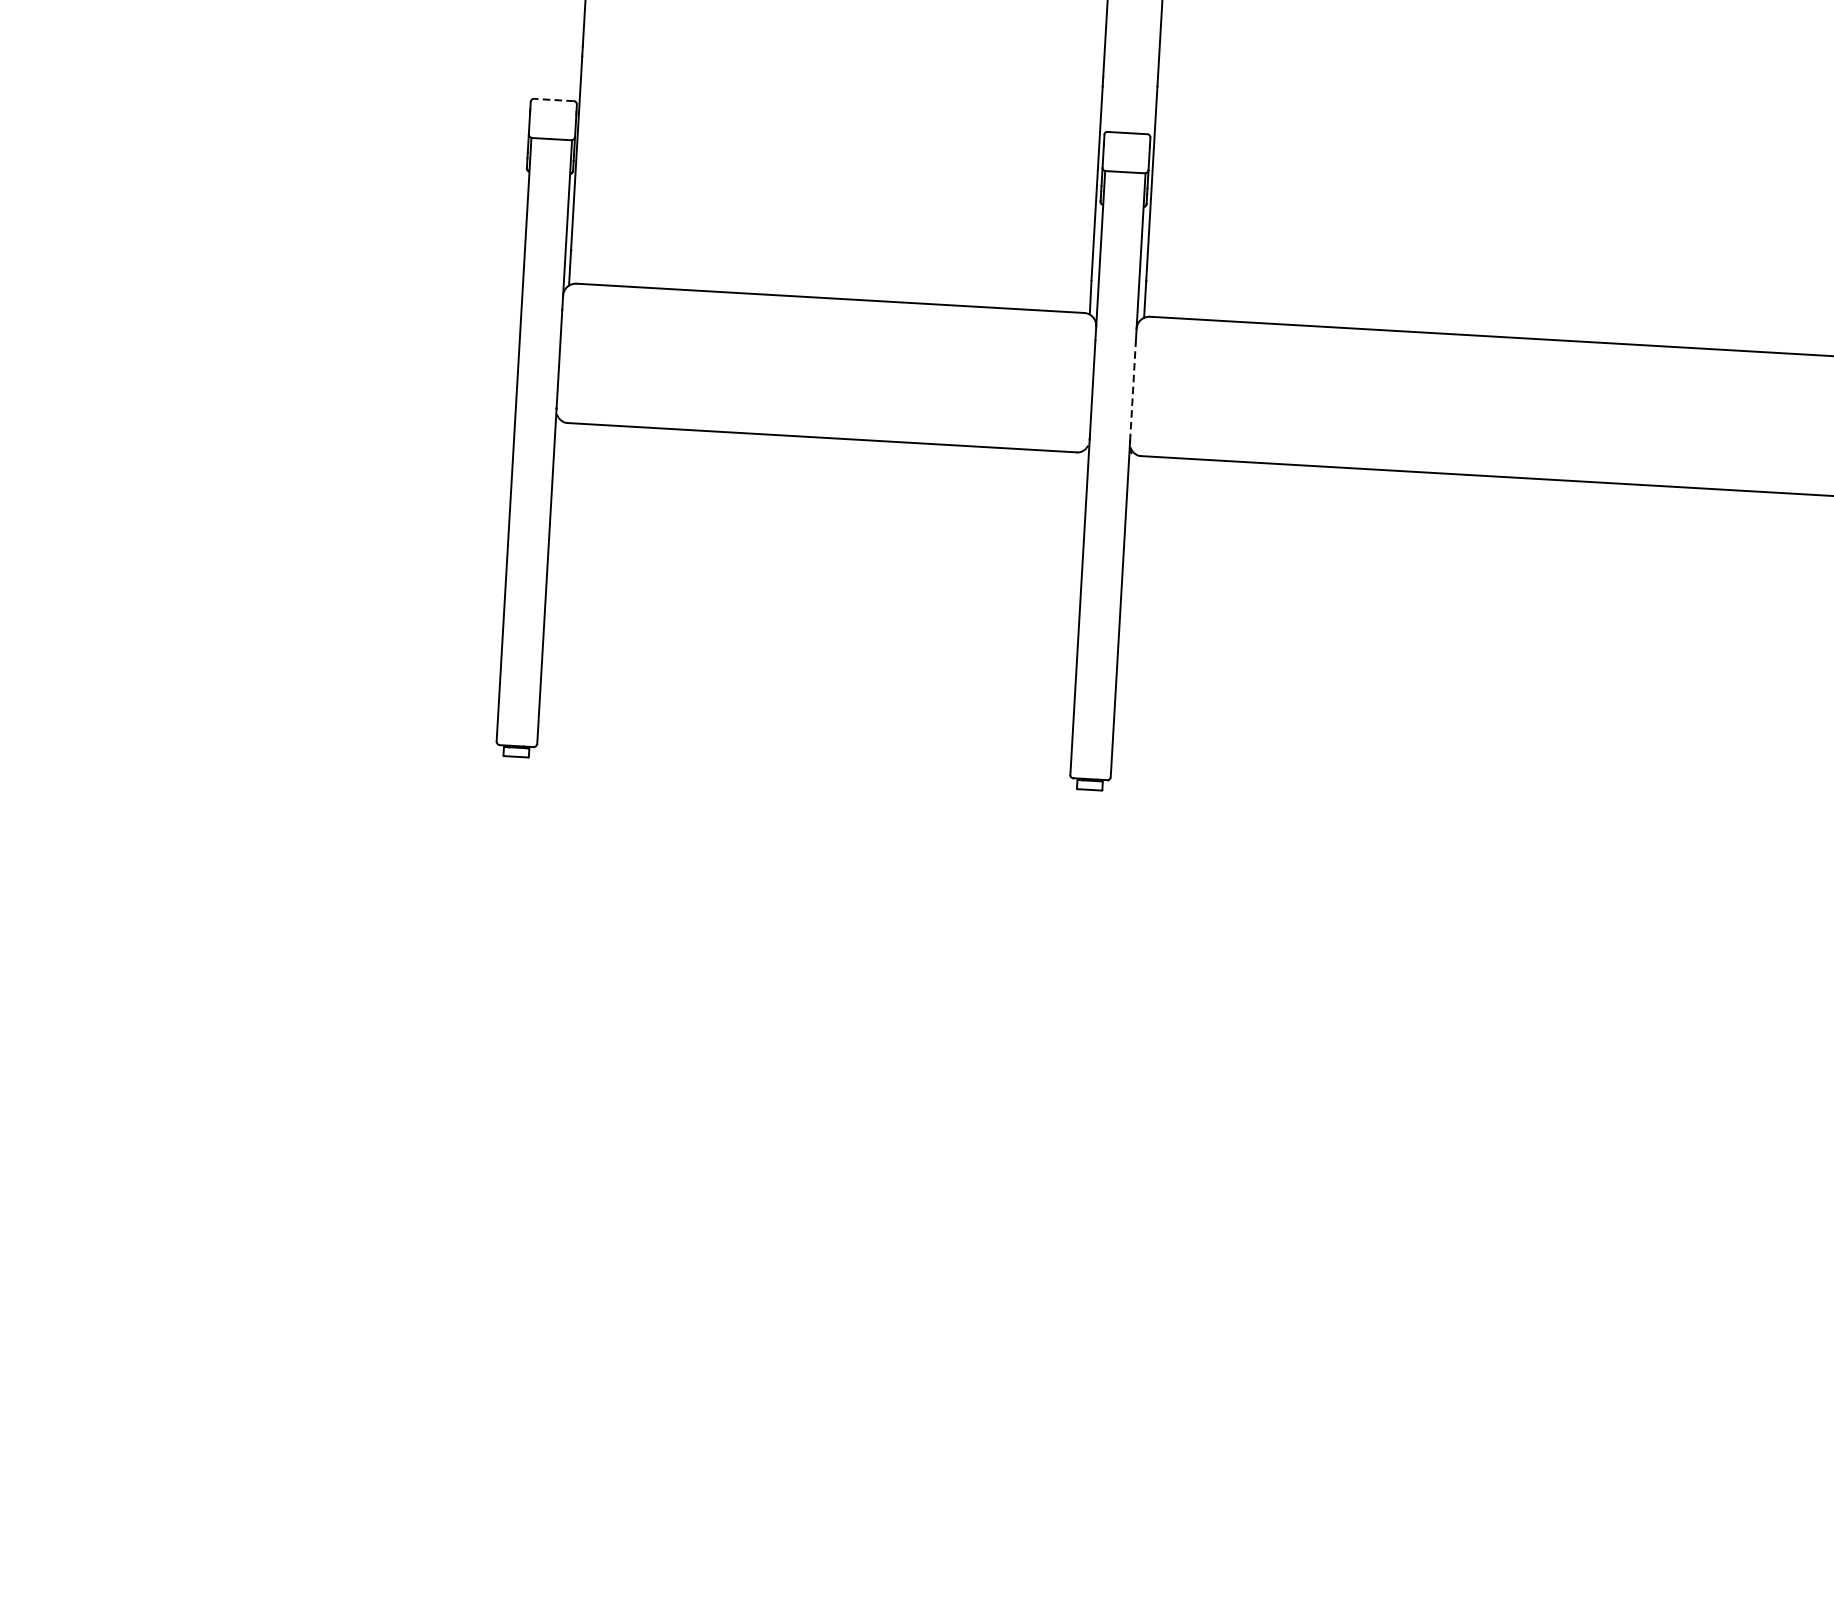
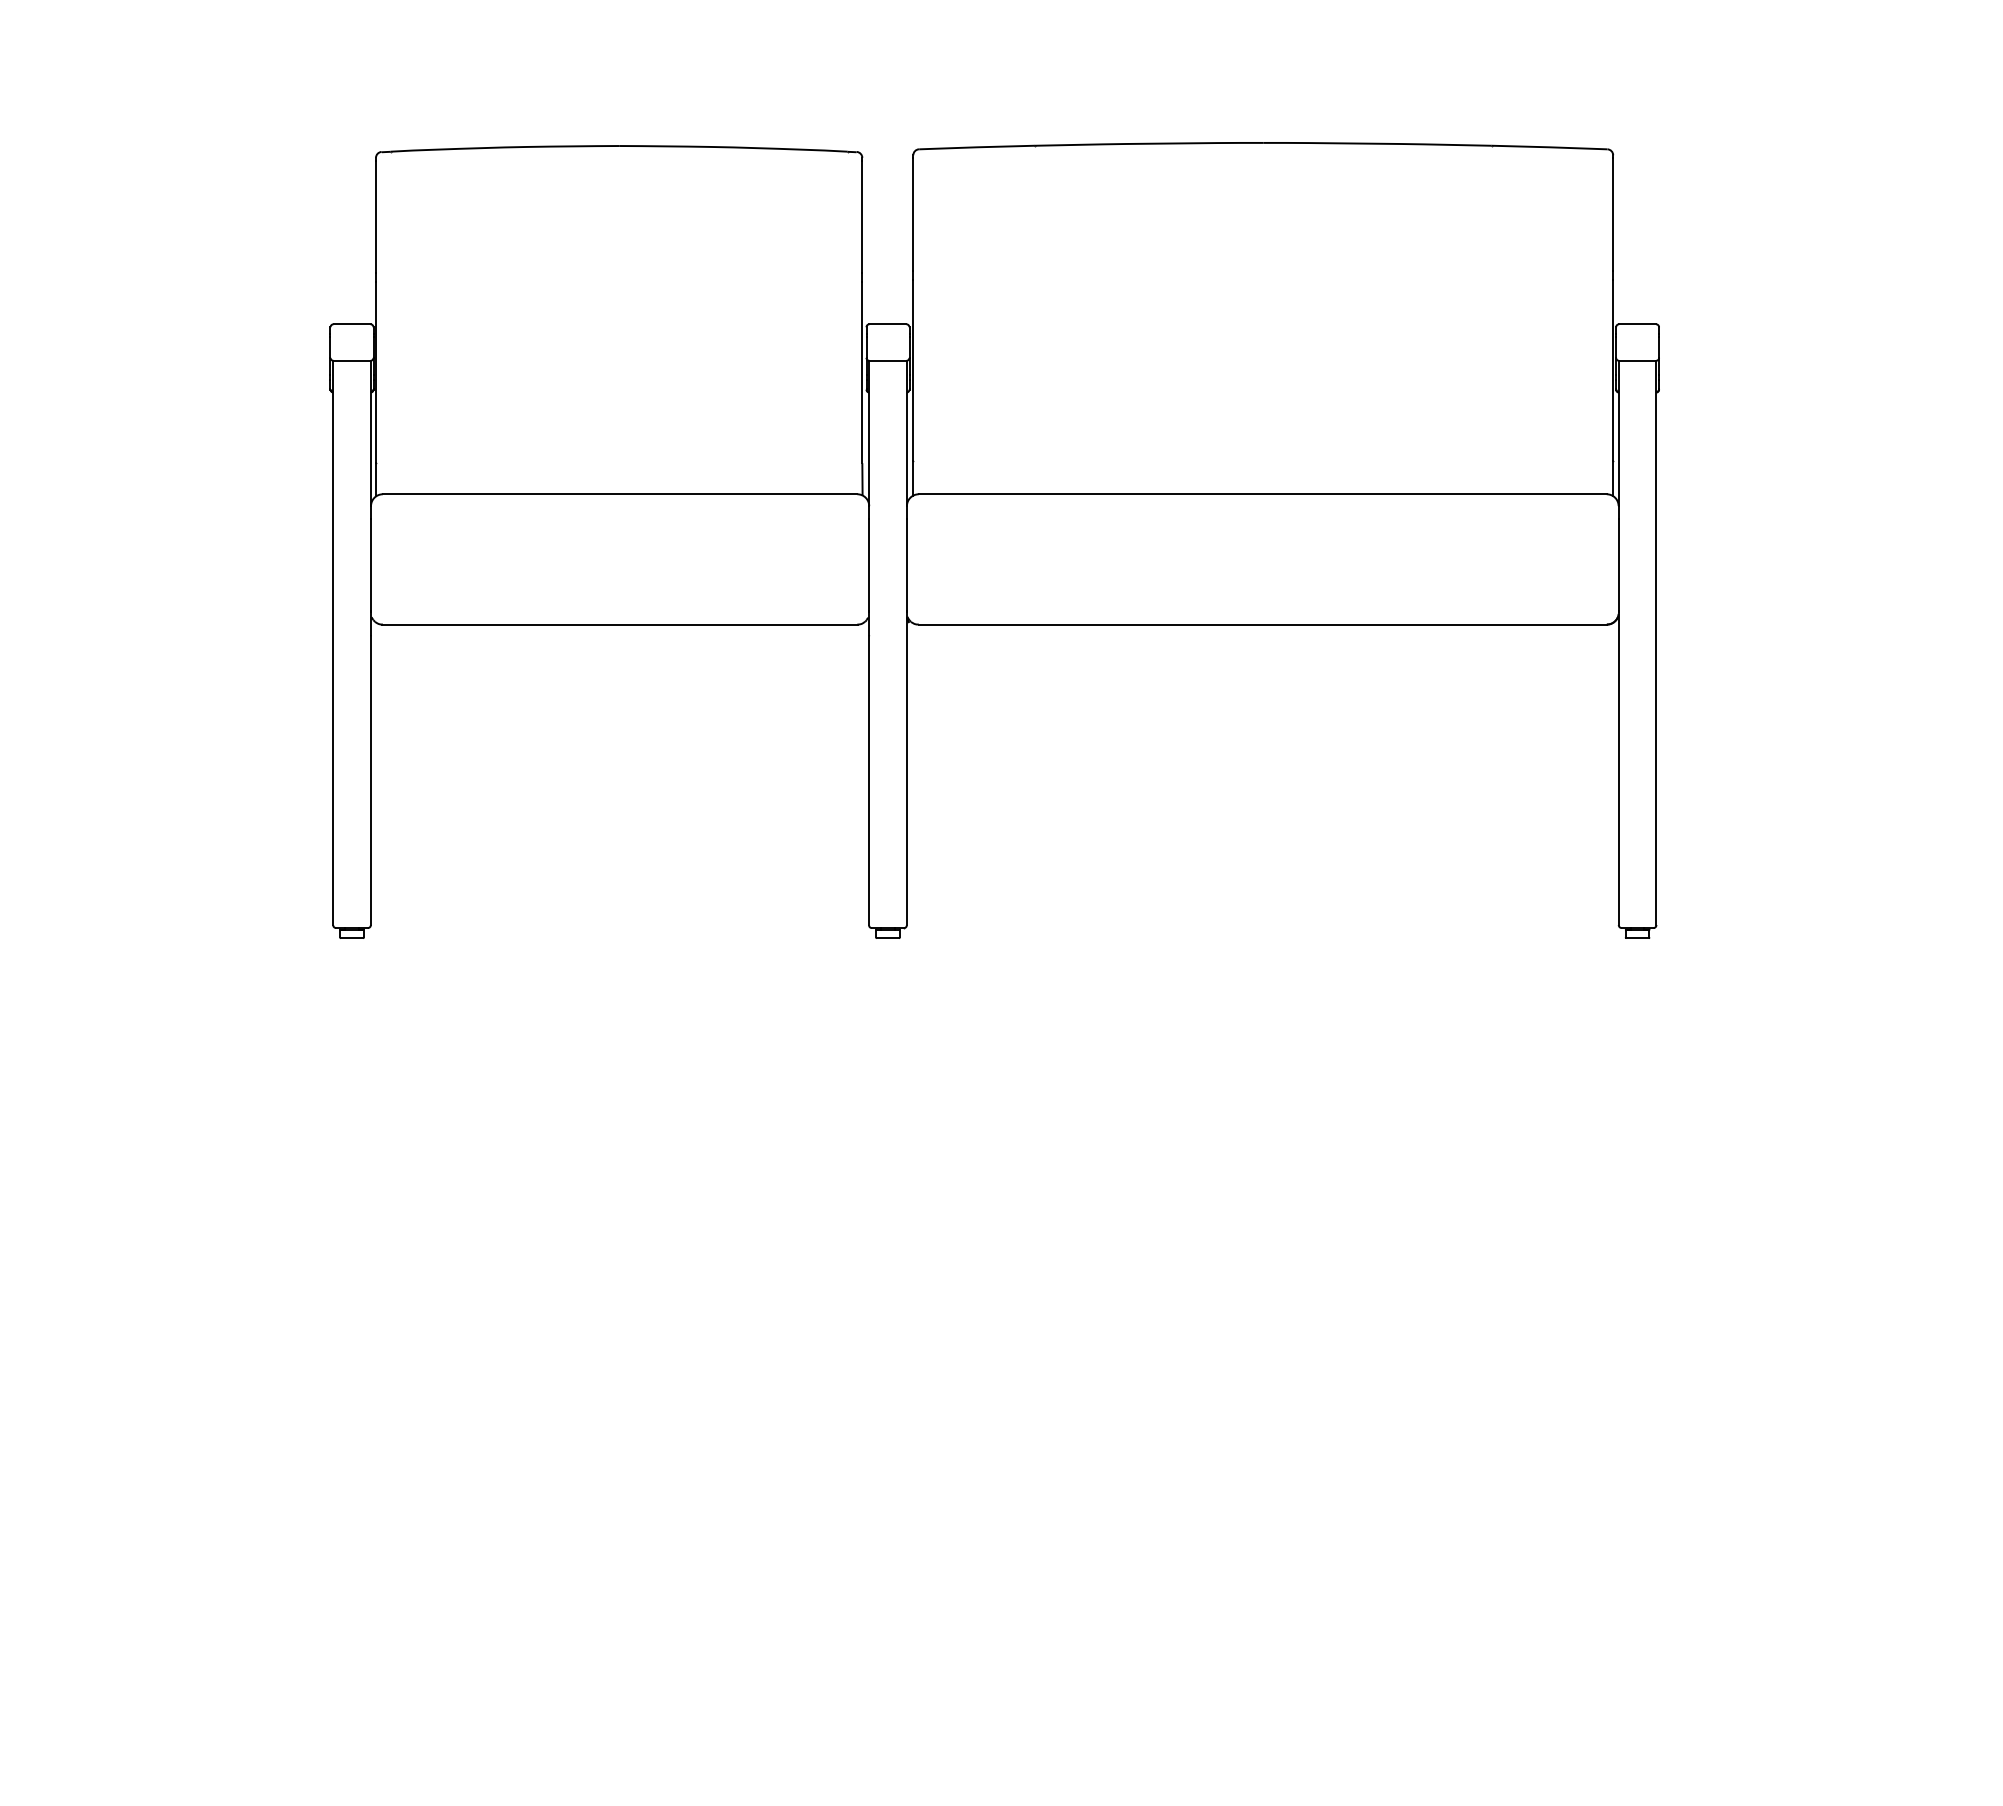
line: (554, 100) -> (352, 324), dashed -> solid
line: (1132, 391) -> (906, 564), dashed -> solid

